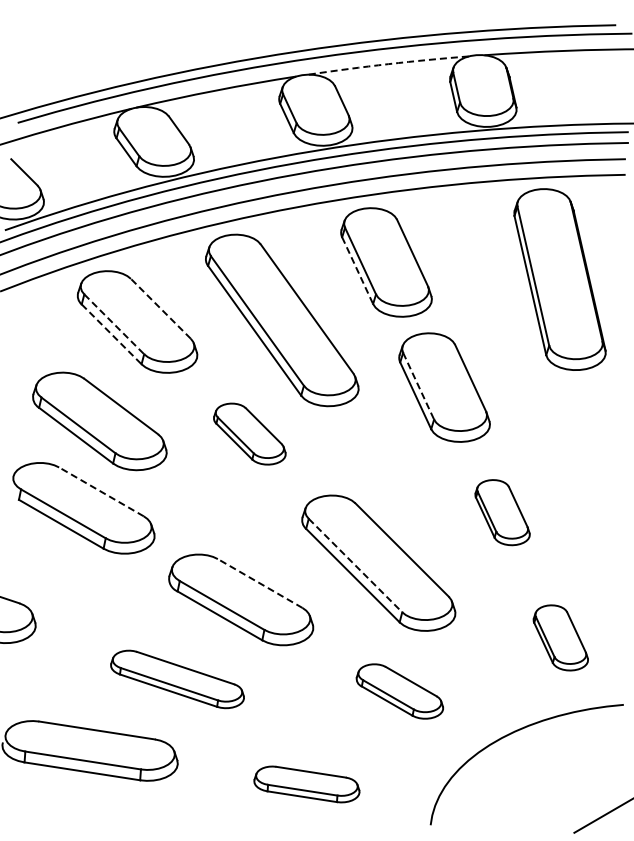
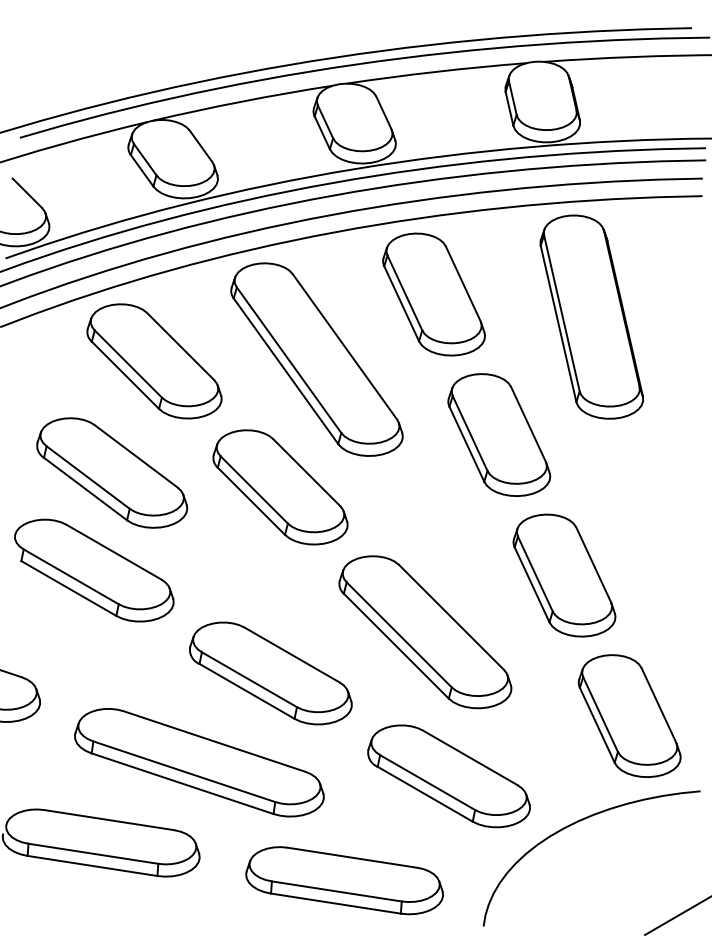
arc: (388, 64) -> (436, 72), dashed -> solid
line: (357, 270) -> (401, 303), dashed -> solid
part: (559, 279) -> (591, 317), moved
line: (160, 308) -> (180, 346), dashed -> solid
line: (114, 324) -> (128, 364), dashed -> solid
line: (112, 334) -> (126, 375), dashed -> solid
line: (418, 386) -> (469, 433), dashed -> solid
part: (249, 433) -> (280, 486), size x1.67
line: (101, 491) -> (114, 551), dashed -> solid
part: (502, 512) -> (564, 575), size x1.67
line: (355, 565) -> (399, 634), dashed -> solid
line: (260, 583) -> (292, 655), dashed -> solid
part: (560, 637) -> (629, 715), size x1.67
part: (177, 679) -> (199, 762), size x1.67
part: (399, 691) -> (448, 776), size x1.67
part: (306, 784) -> (344, 880), size x1.67

